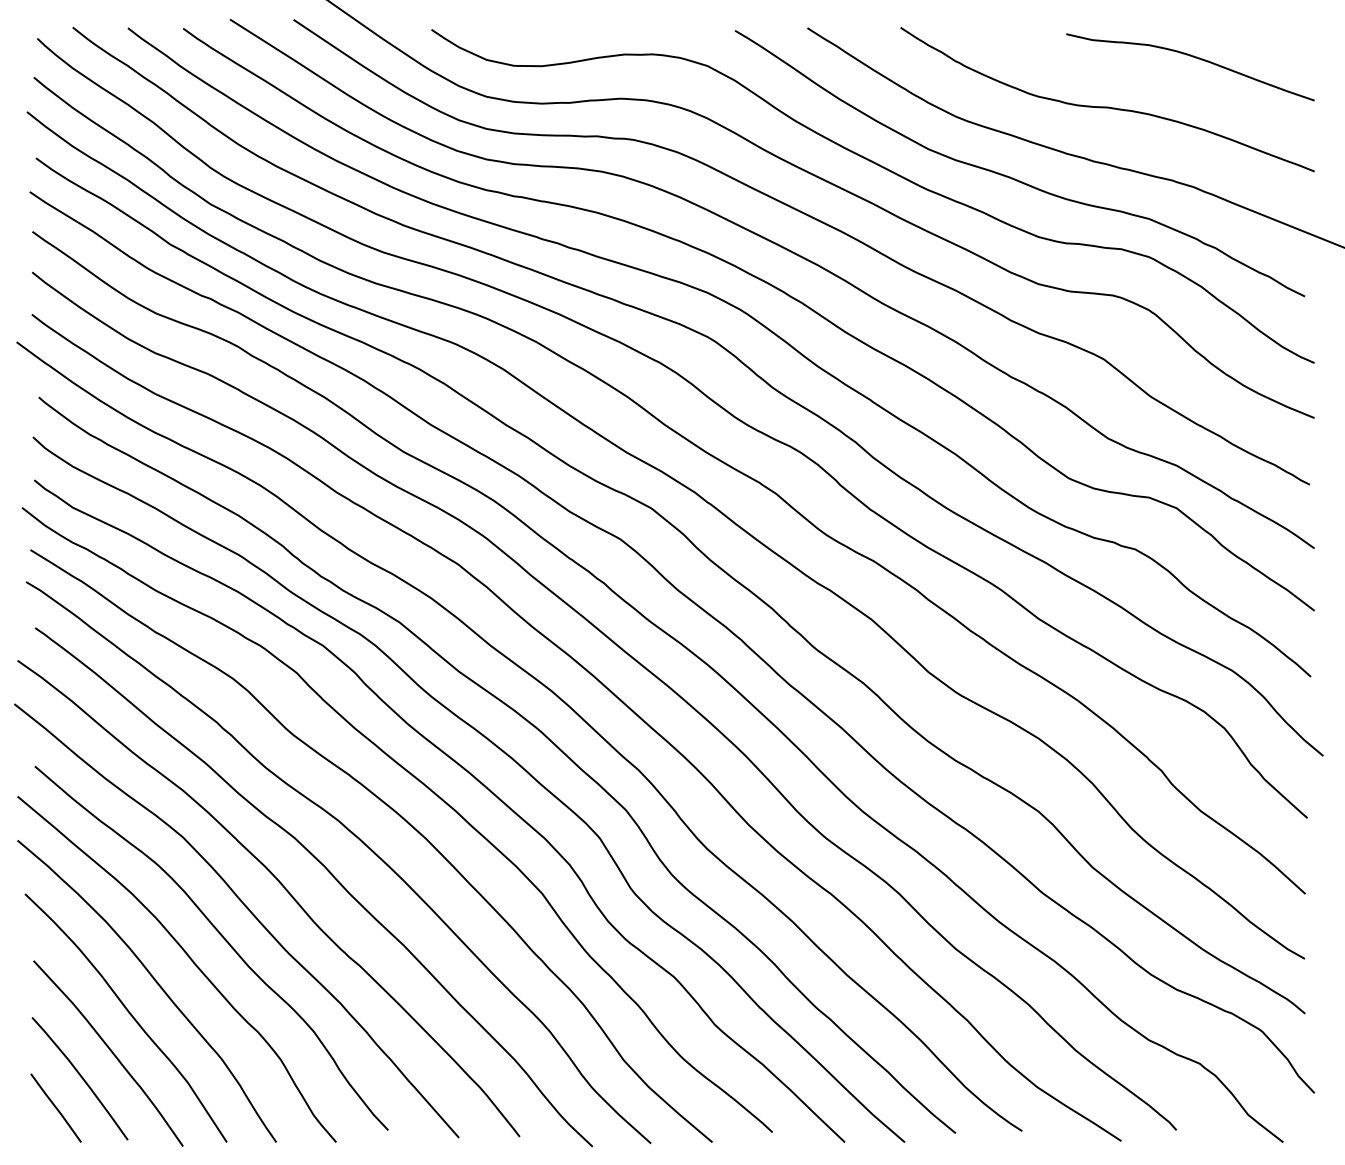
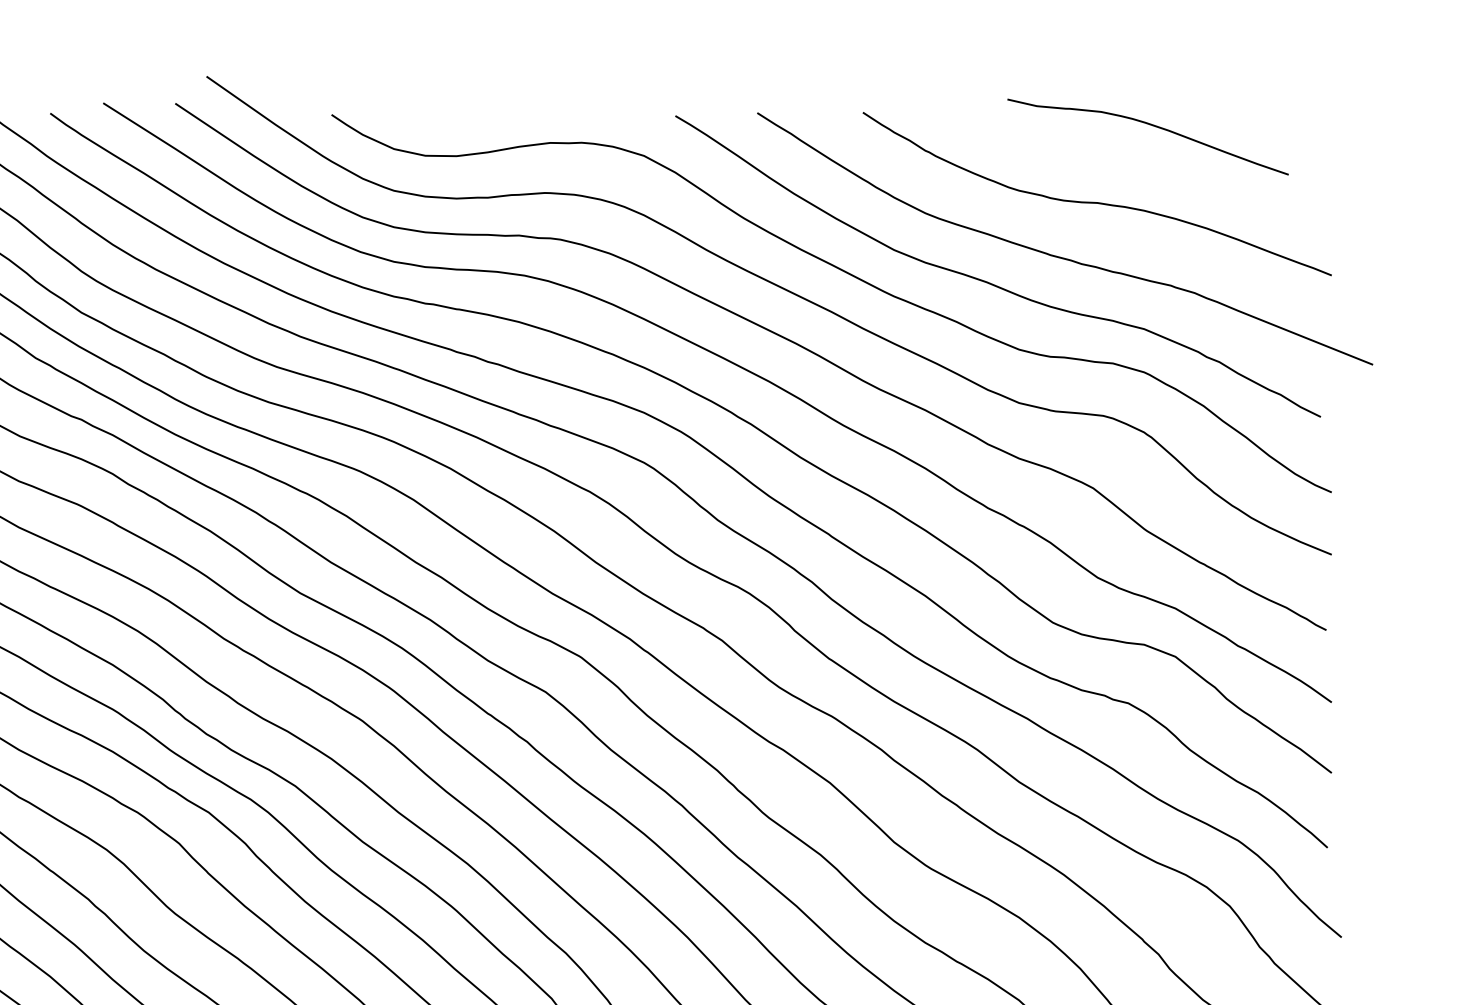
curve: (1192, 57) -> (1150, 125), moved

